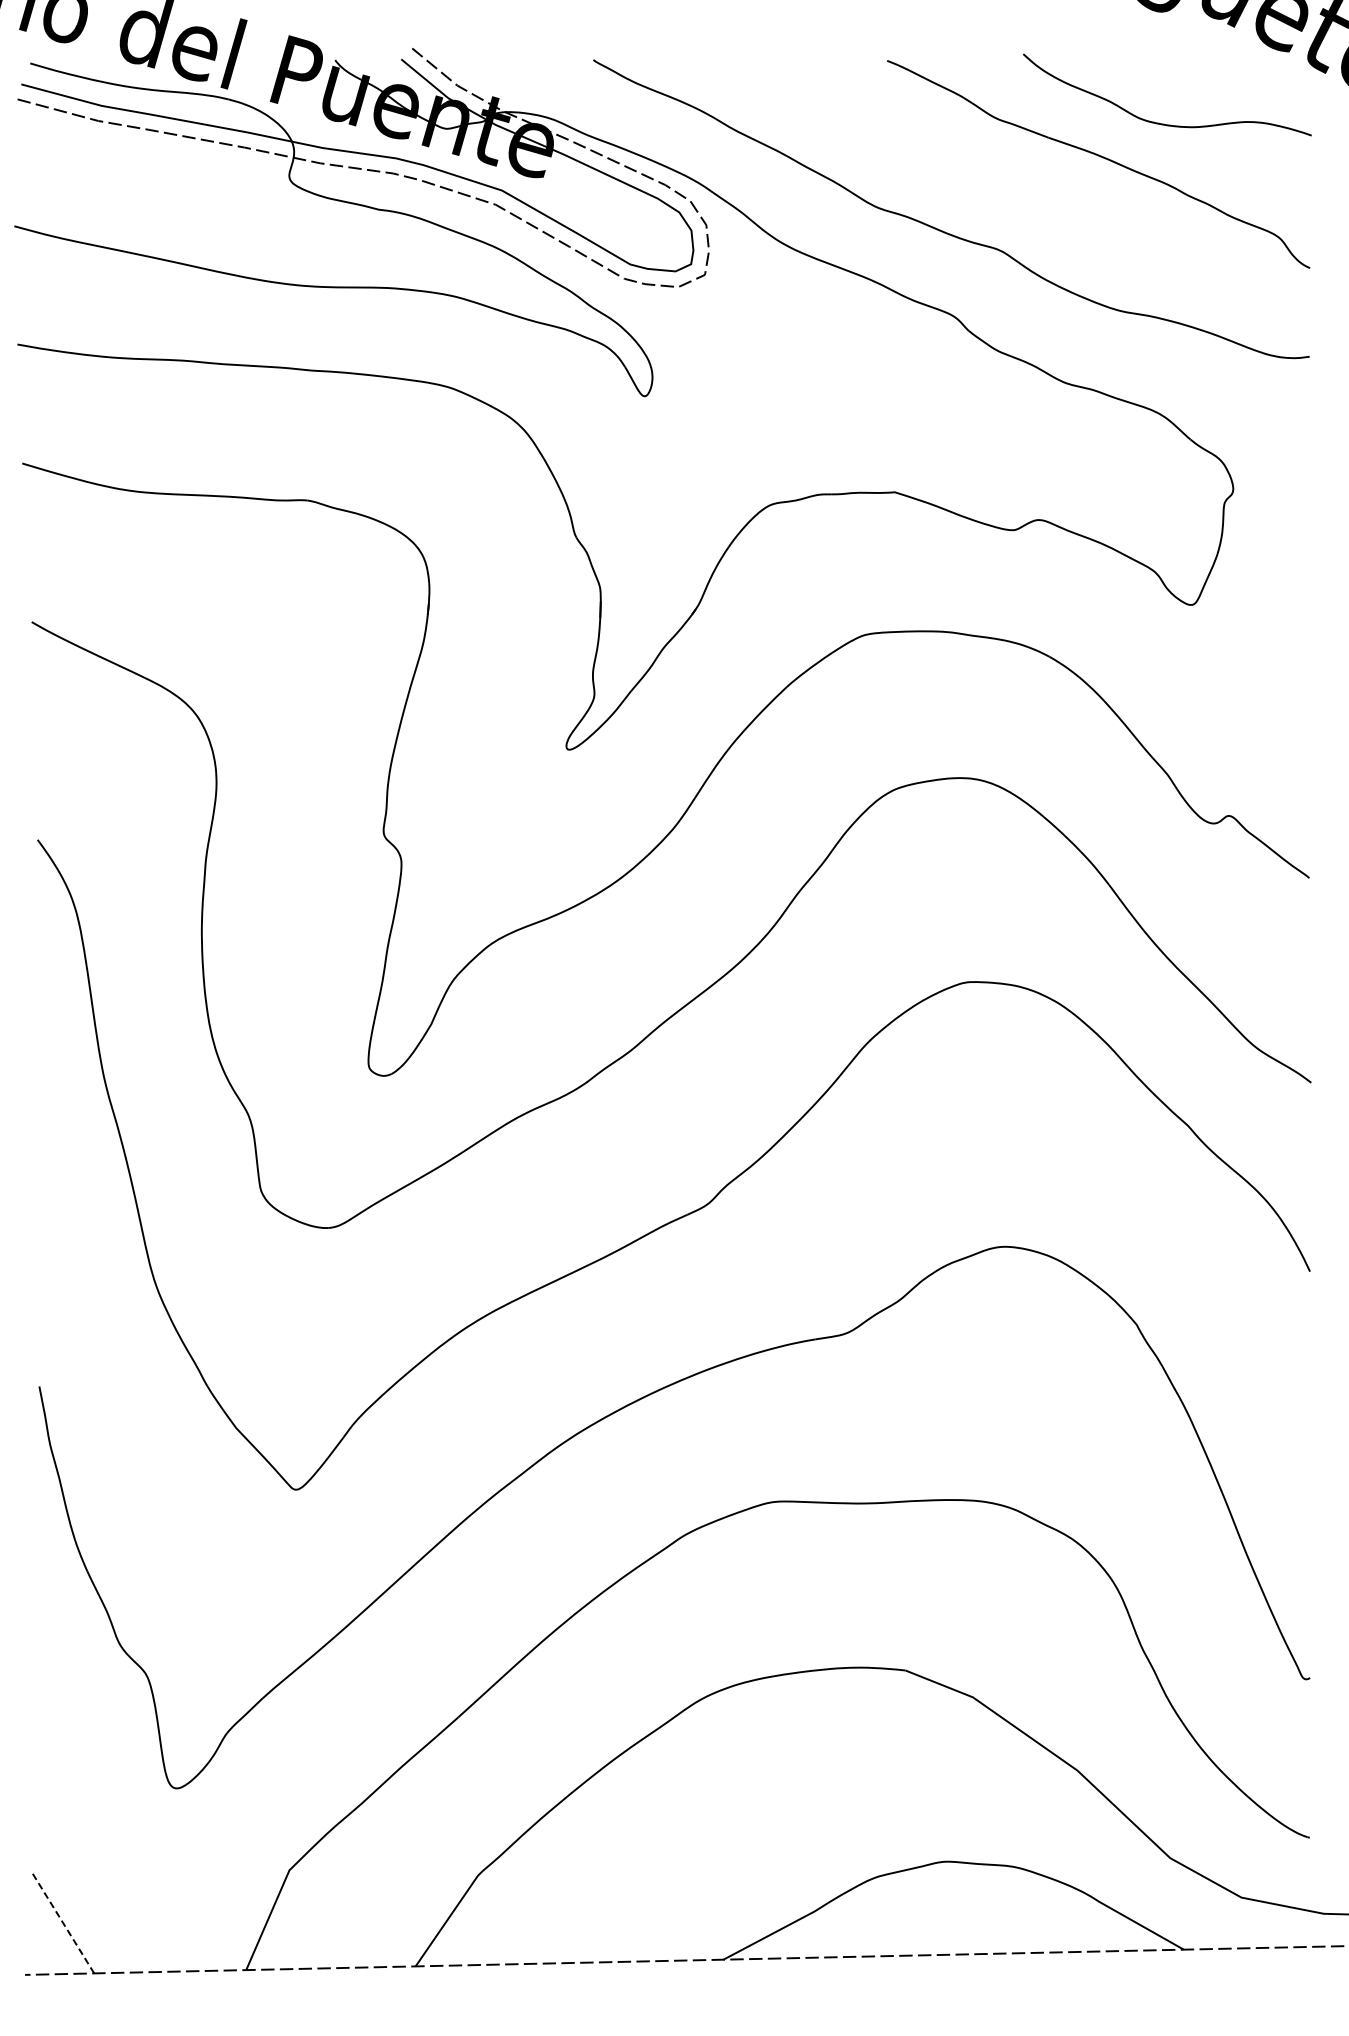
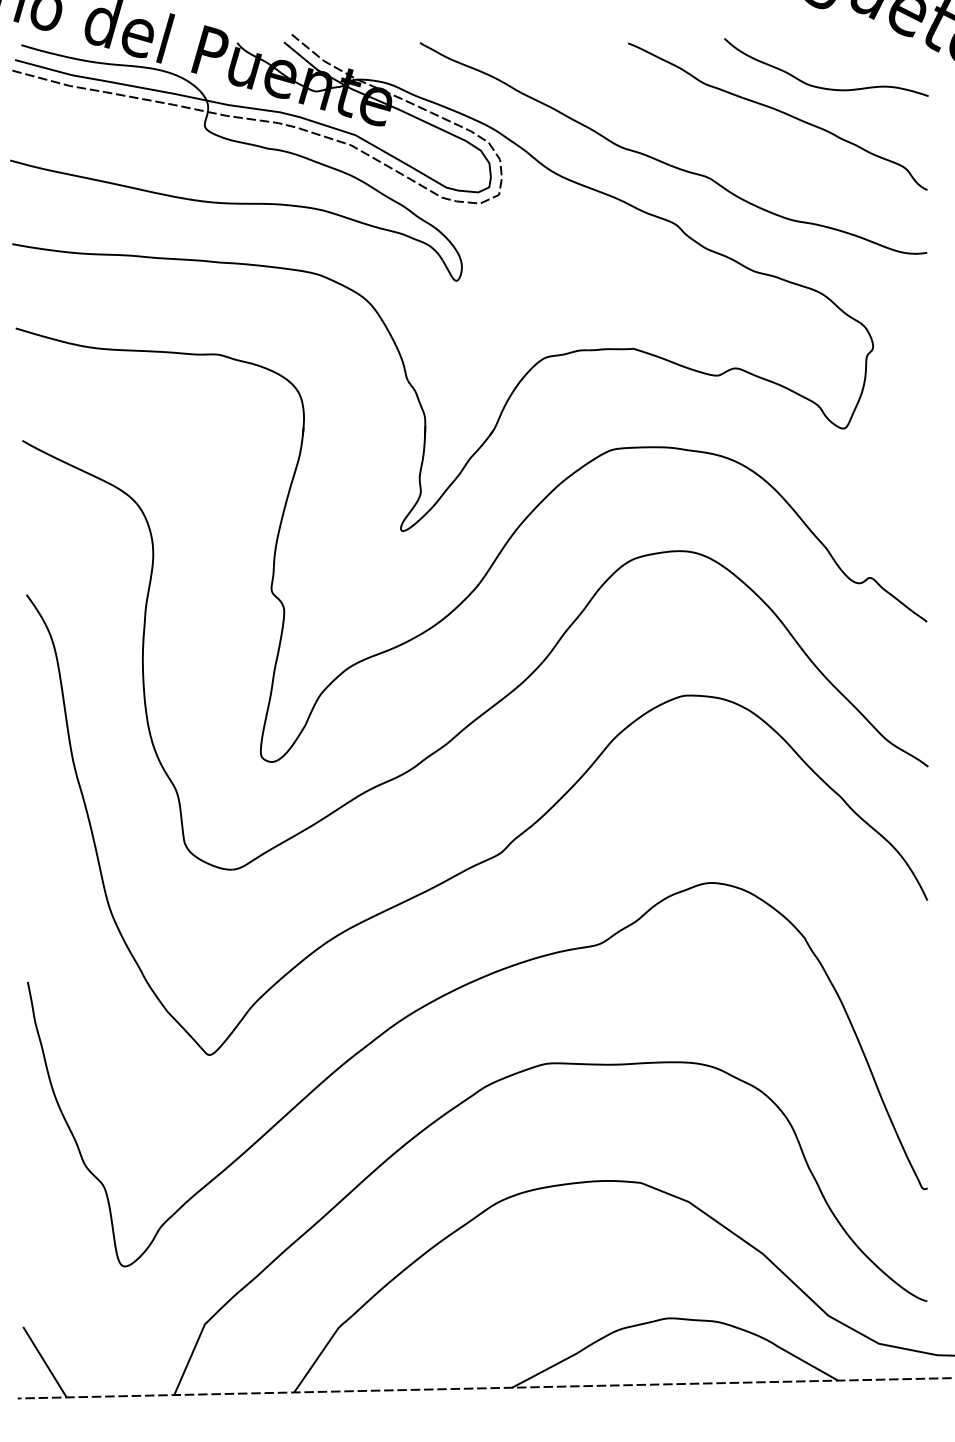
line: (63, 1923) -> (44, 1362), dashed -> solid

